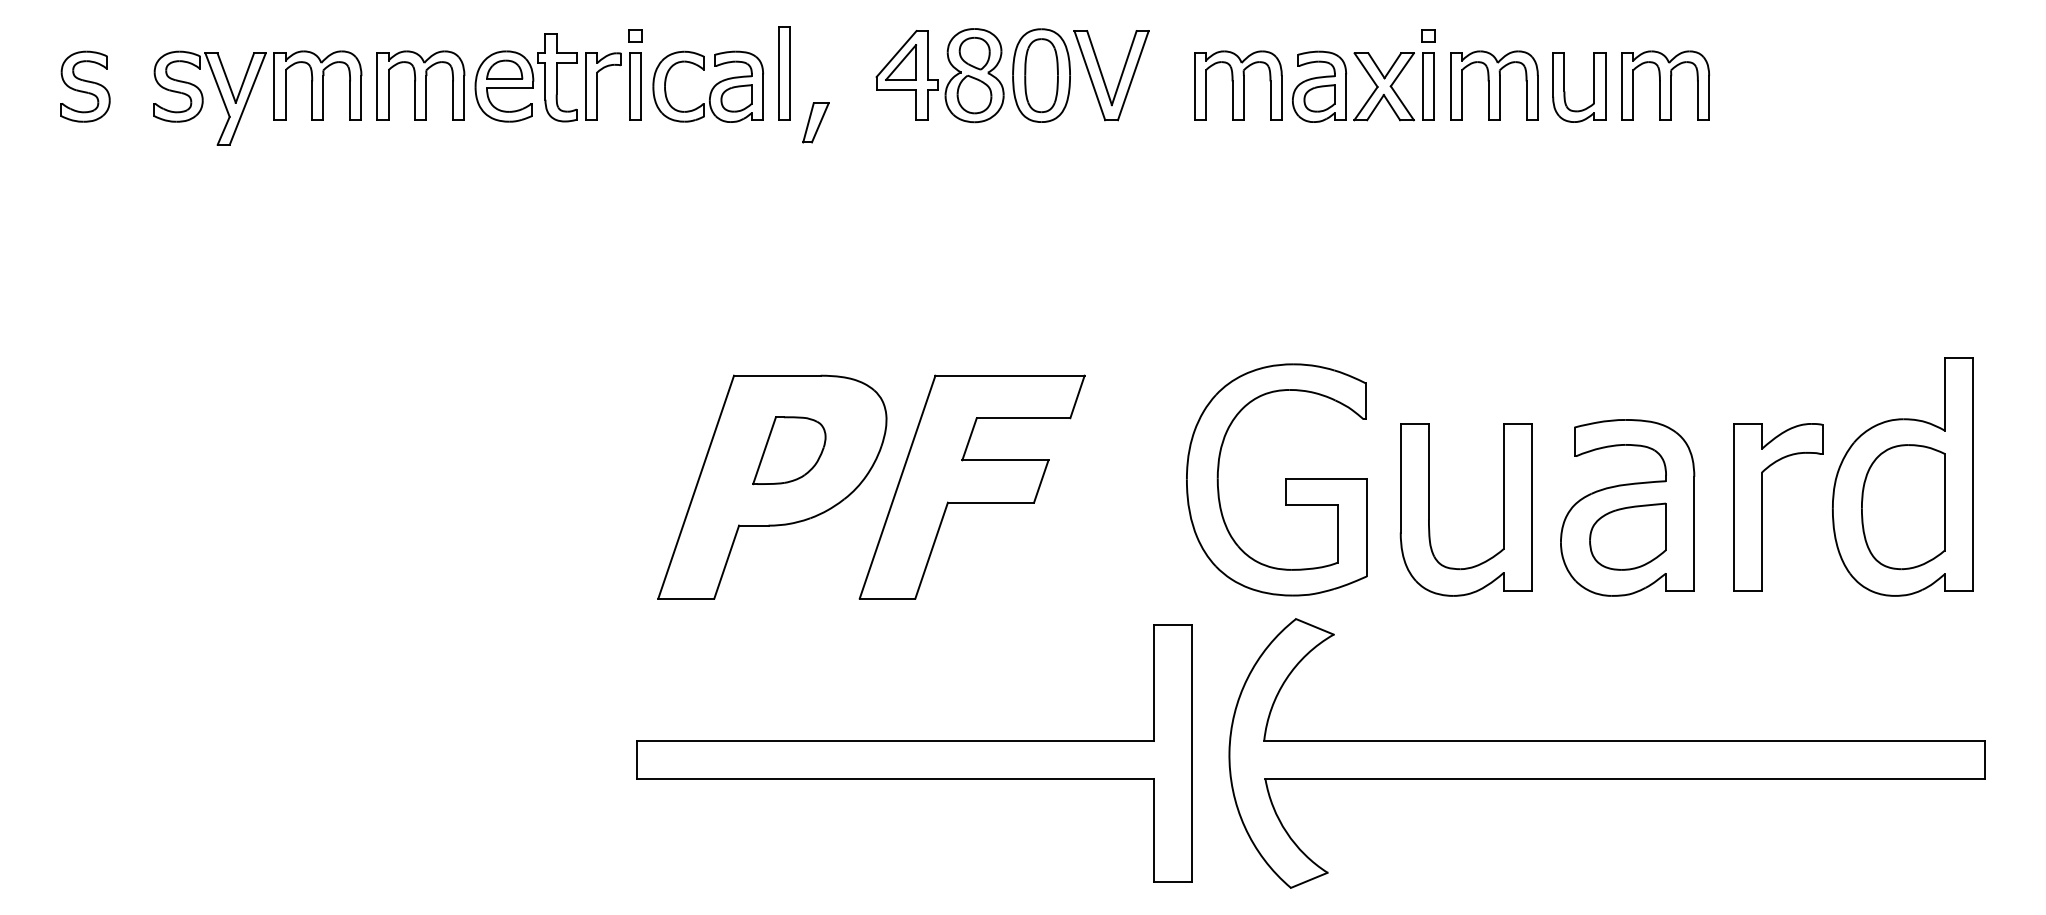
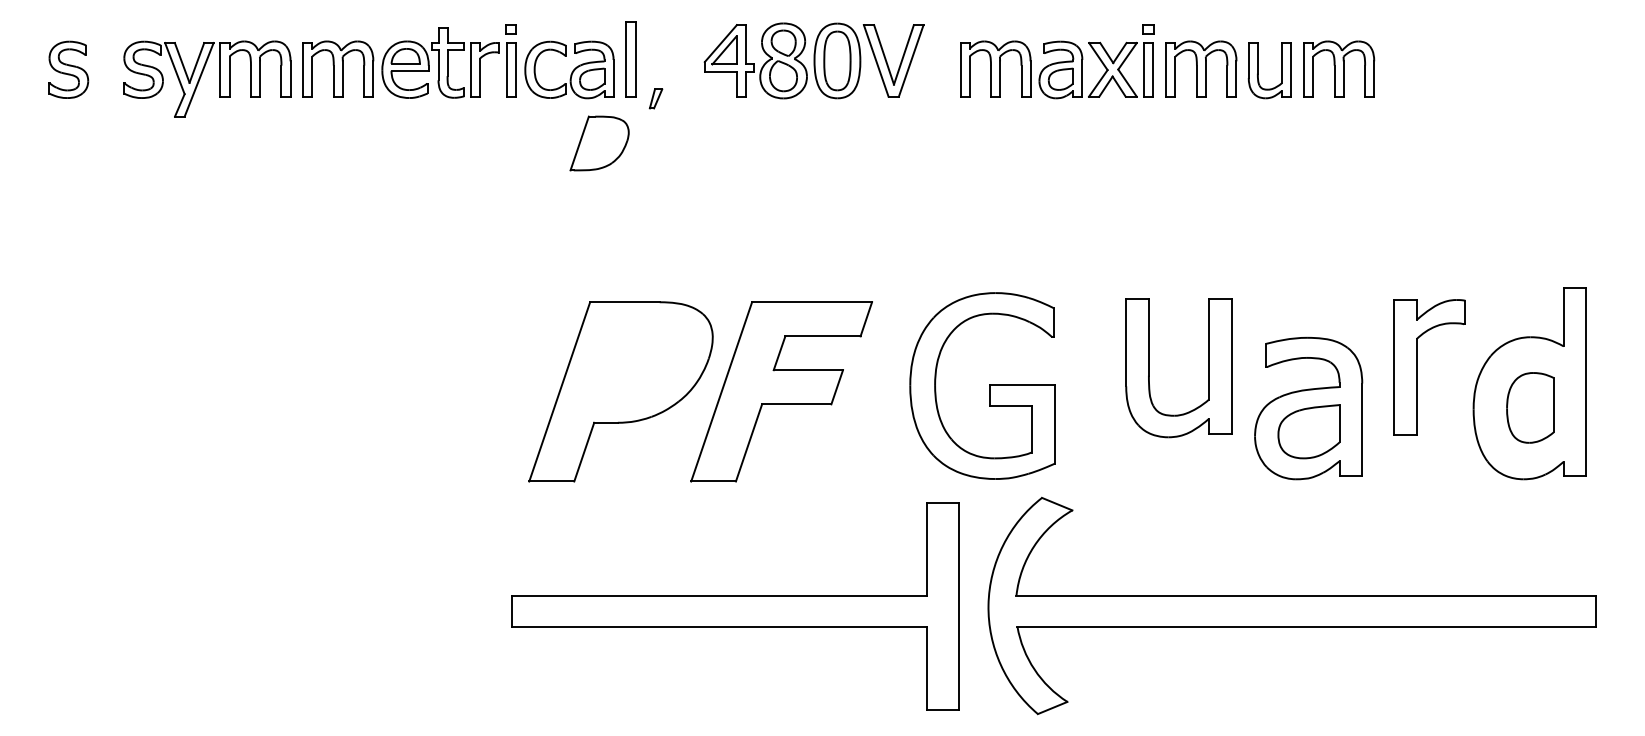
part: (815, 122) -> (655, 98), size x0.6
part: (789, 450) -> (599, 143), moved
part: (1285, 479) -> (989, 385), moved
part: (1903, 506) -> (1530, 407), size x0.7
part: (1763, 507) -> (1417, 367), moved
part: (1429, 510) -> (1149, 368), moved

